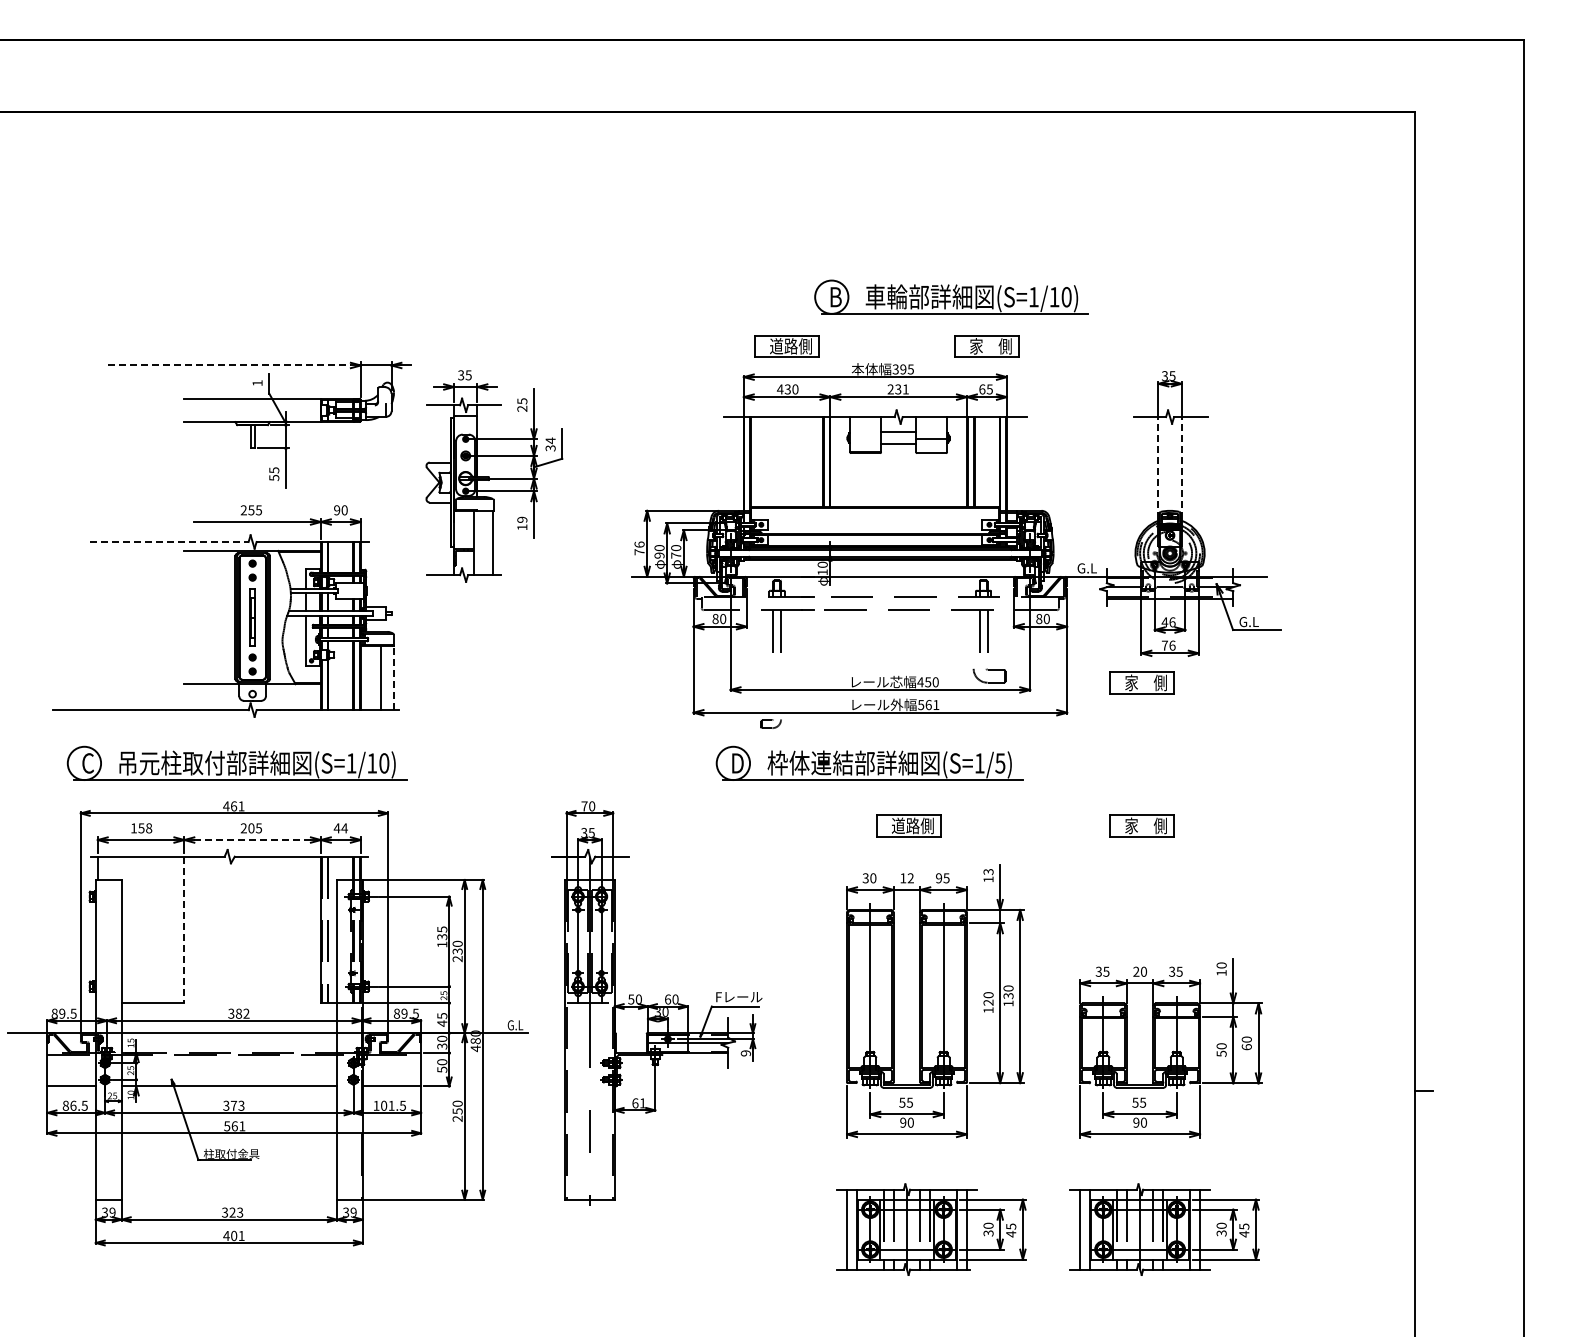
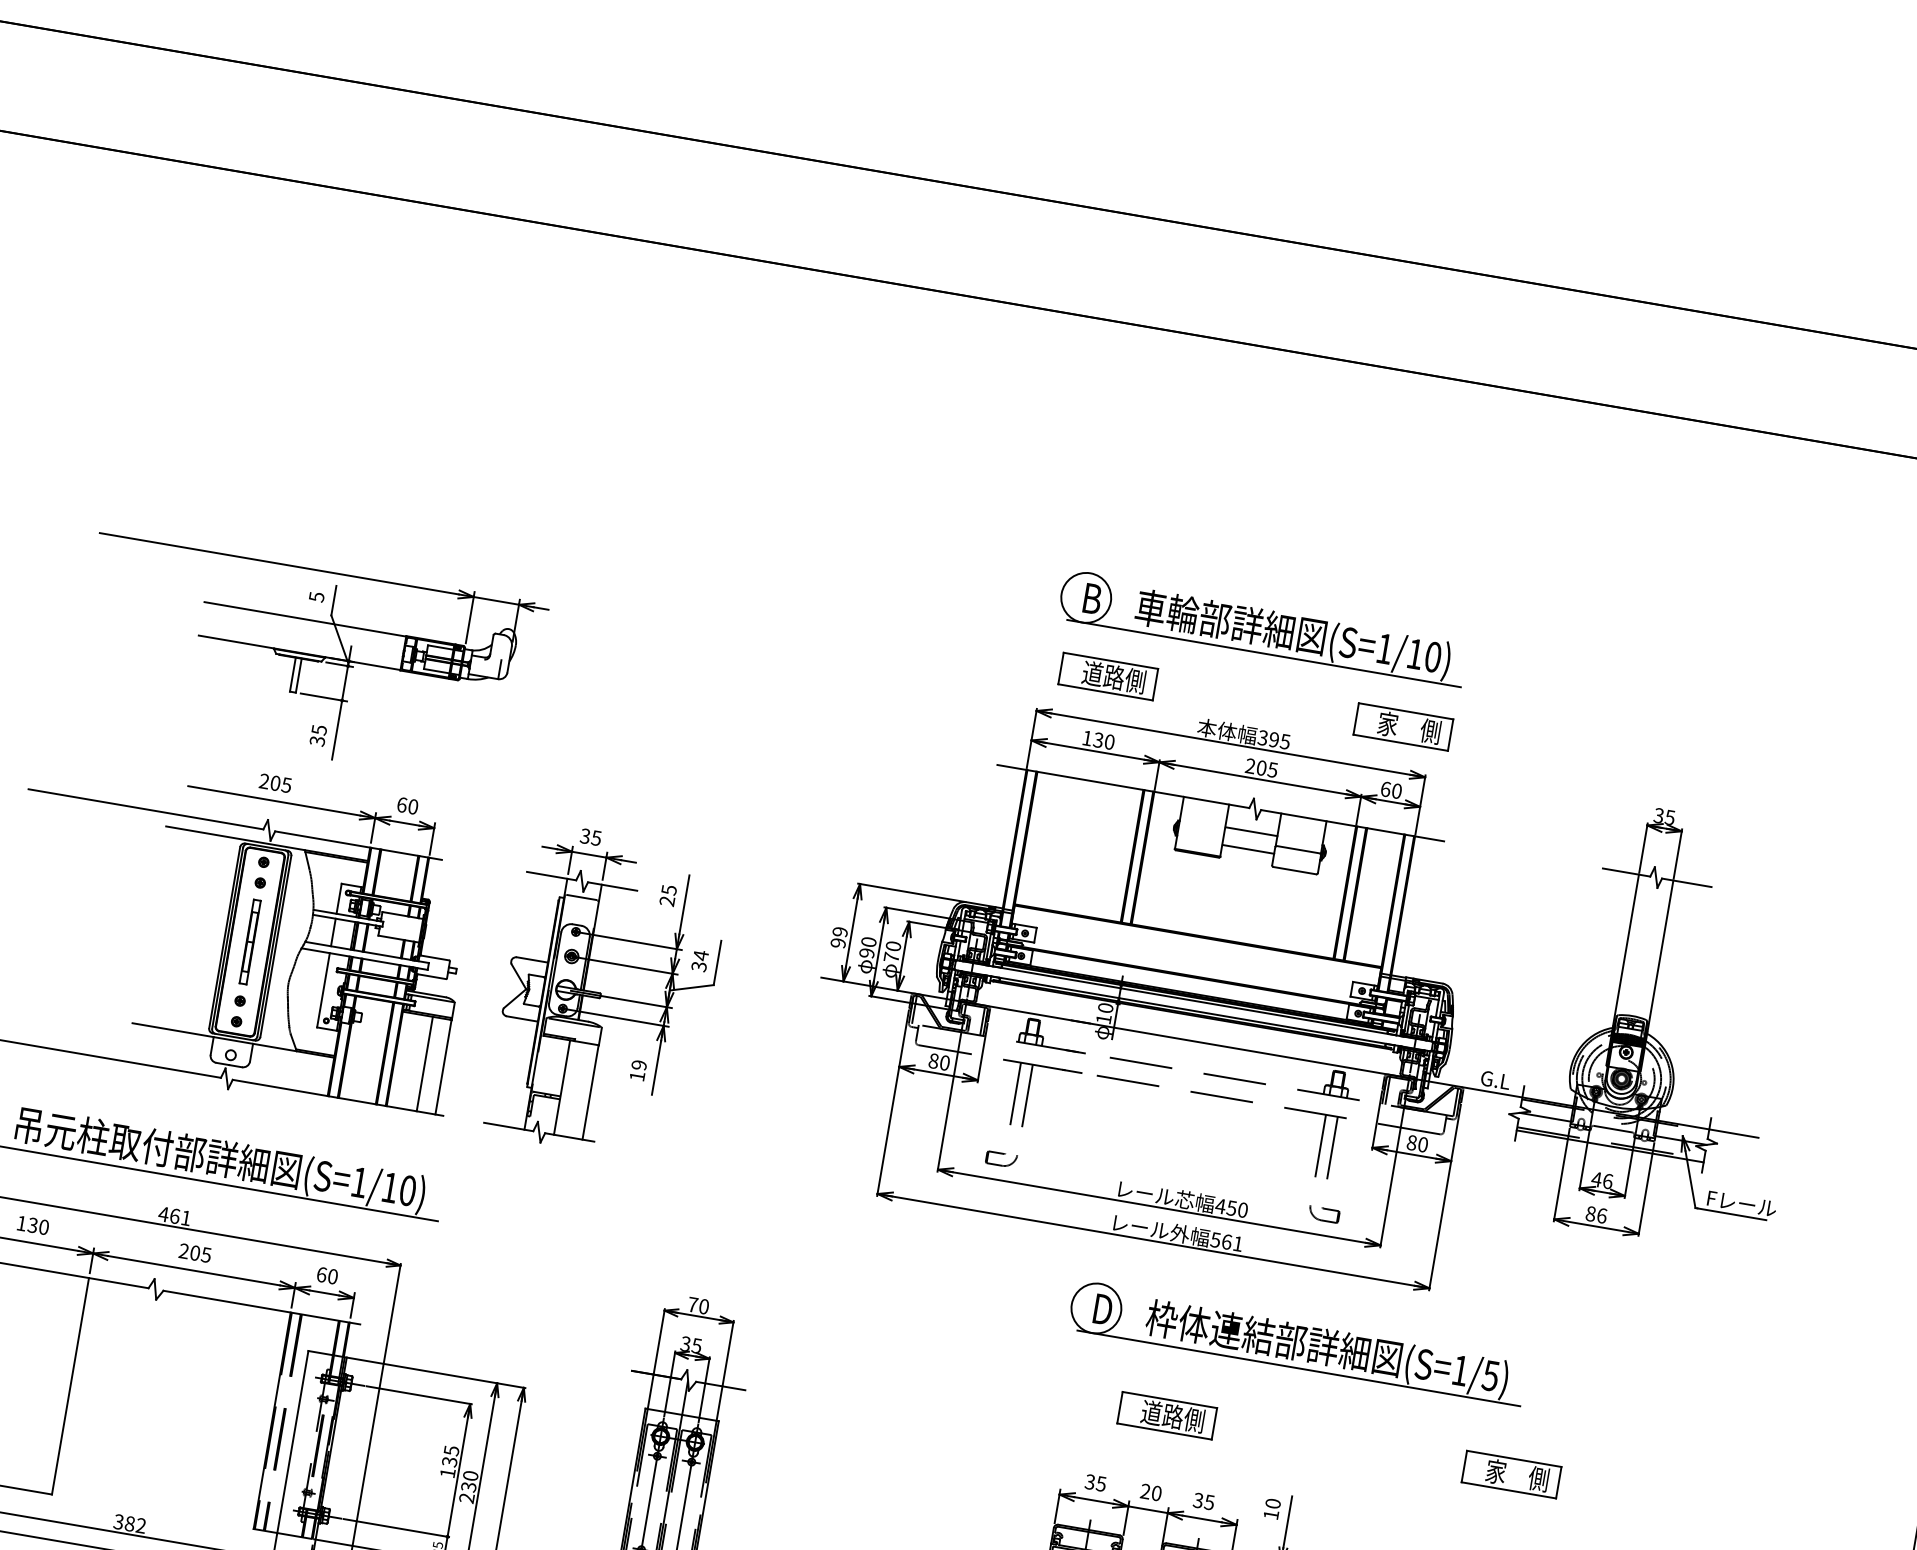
part: (951, 296) -> (1263, 627), moved
line: (229, 365) -> (279, 563), dashed -> solid
text: (257, 383) -> (316, 597), 1 -> 5
text: (779, 389) -> (1086, 738), 430 -> 130
text: (901, 389) -> (1266, 768), 231 -> 205
text: (989, 389) -> (1396, 791), 65 -> 60
line: (1158, 467) -> (1626, 949), dashed -> solid
line: (1181, 467) -> (1660, 954), dashed -> solid
part: (494, 476) -> (609, 994), moved
text: (273, 477) -> (316, 740), 55 -> 35
text: (251, 510) -> (275, 783), 255 -> 205
text: (337, 510) -> (402, 805), 90 -> 60
line: (169, 541) -> (146, 808), dashed -> solid
text: (639, 548) -> (839, 937), 76 -> 99
text: (1262, 621) -> (1741, 1202), G.L -> Fレール
text: (1164, 645) -> (1590, 1213), 76 -> 86
part: (989, 675) -> (1324, 1213), size x0.62
line: (393, 678) -> (442, 1067), dashed -> solid
part: (1141, 682) -> (1546, 1262), removed
part: (770, 723) -> (1000, 1158), moved
part: (869, 762) -> (1297, 1341), moved
text: (145, 828) -> (38, 1226), 158 -> 130
text: (340, 828) -> (326, 1275), 44 -> 60
line: (253, 840) -> (195, 1271), dashed -> solid
text: (988, 871) -> (1273, 1502), 13 -> 10
text: (873, 878) -> (1101, 1484), 30 -> 35
text: (906, 878) -> (1150, 1492), 12 -> 20
text: (939, 878) -> (1199, 1500), 95 -> 35
line: (184, 930) -> (70, 1387), dashed -> solid

